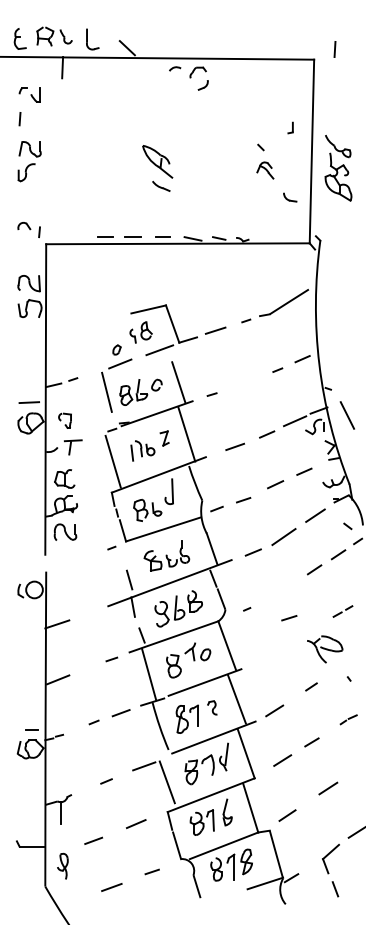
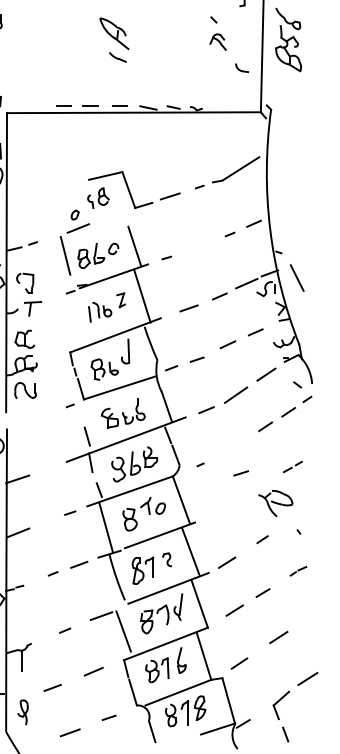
line: (159, 350) -> (116, 215), removed
part: (64, 420) -> (24, 282), size x1.4
line: (112, 461) -> (70, 322), removed

